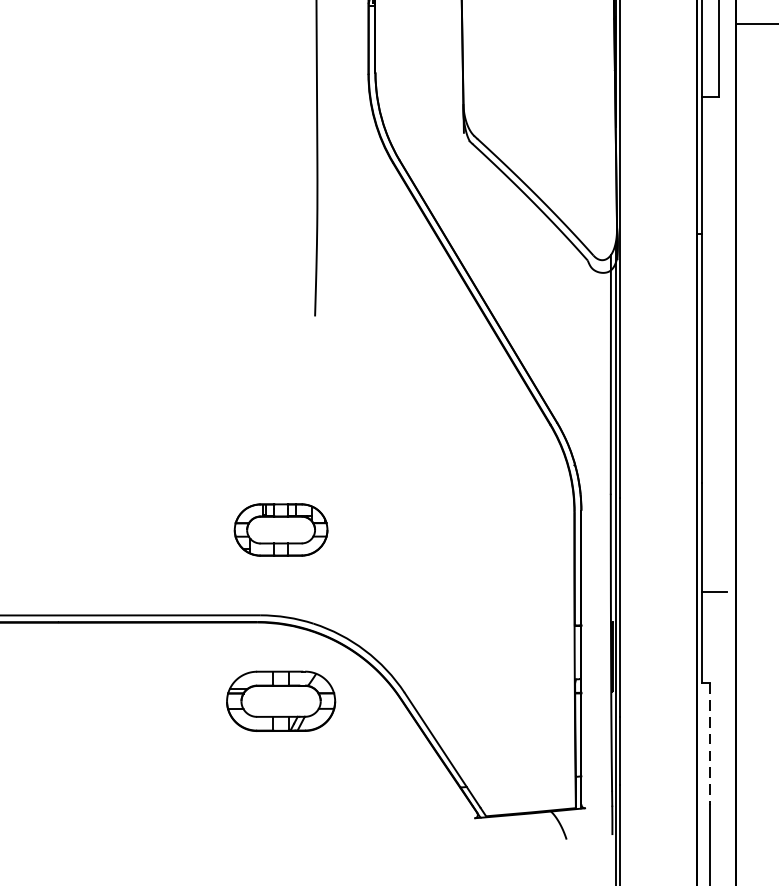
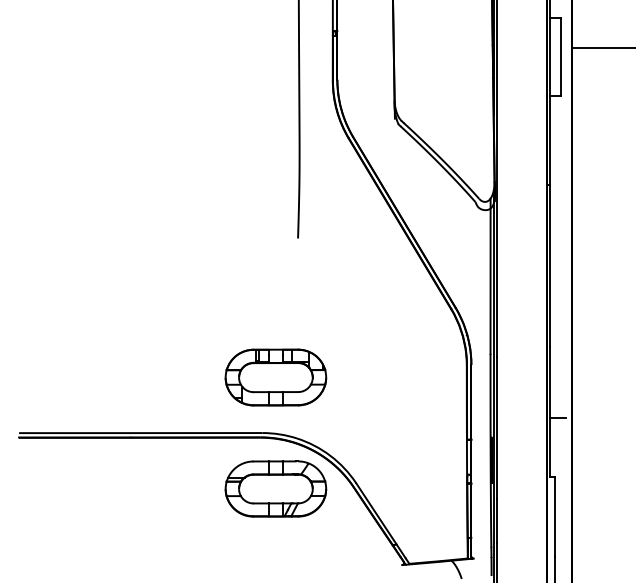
part: (280, 530) -> (275, 377), size x1.67
part: (280, 700) -> (275, 488), size x1.43
line: (710, 743) -> (555, 516), dashed -> solid

